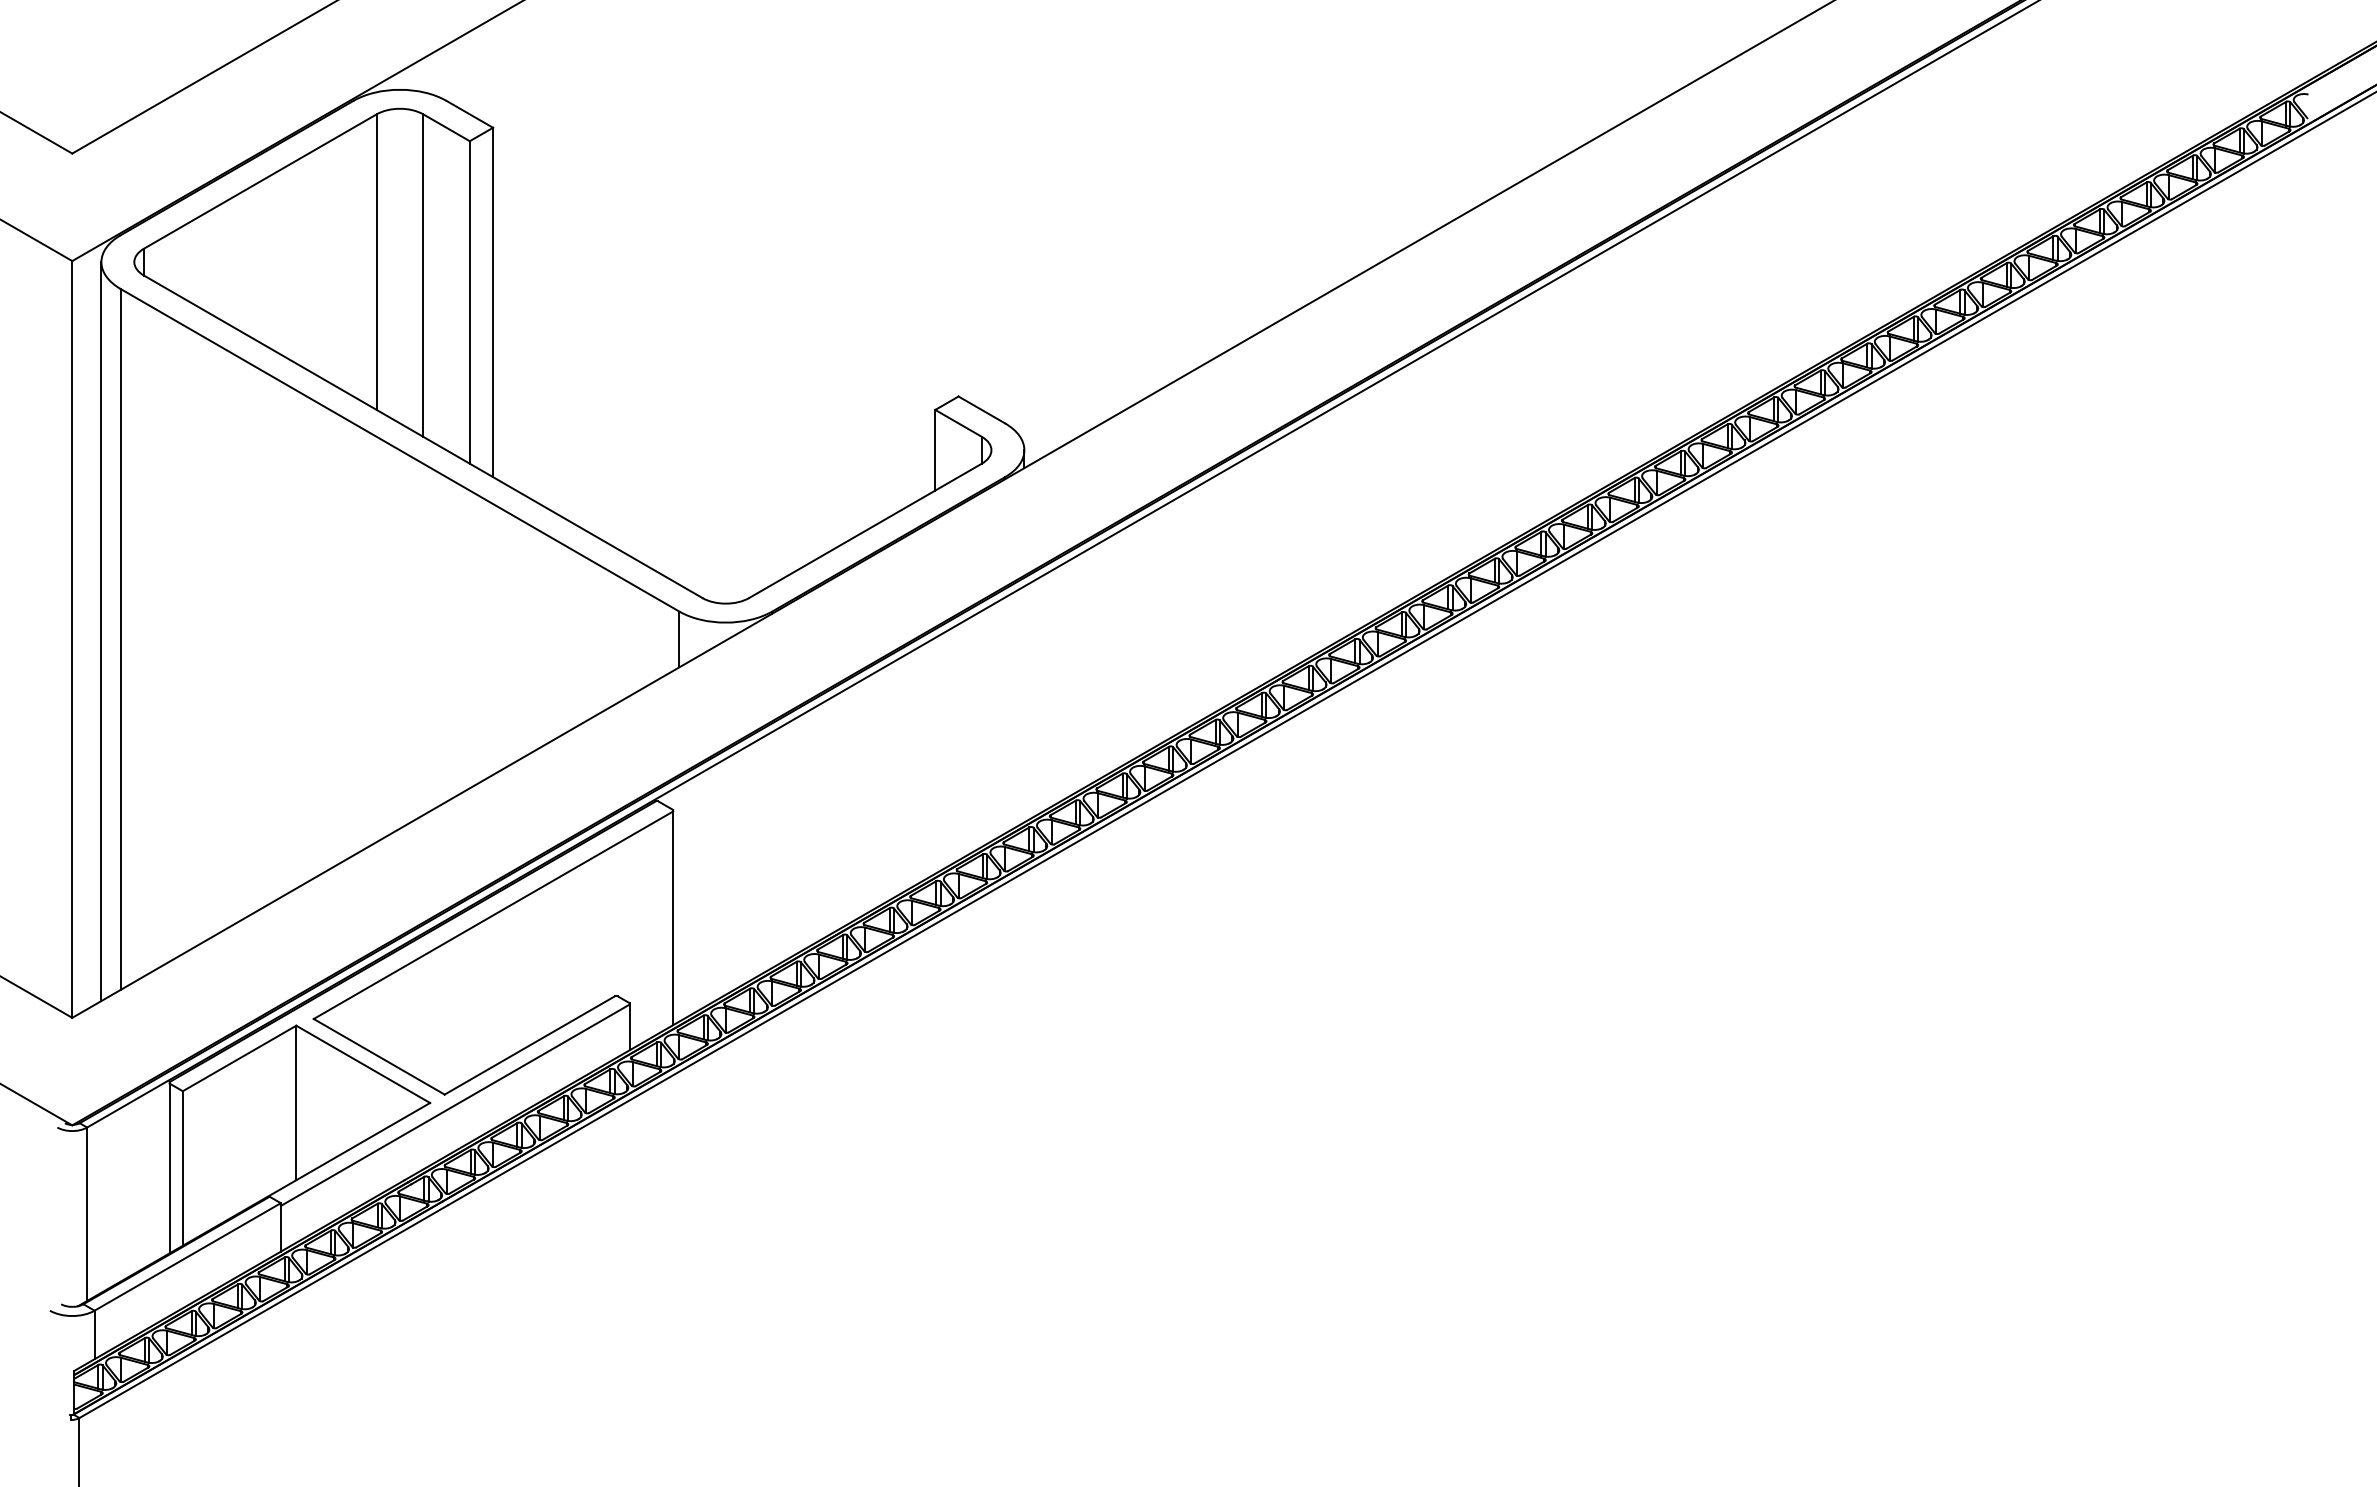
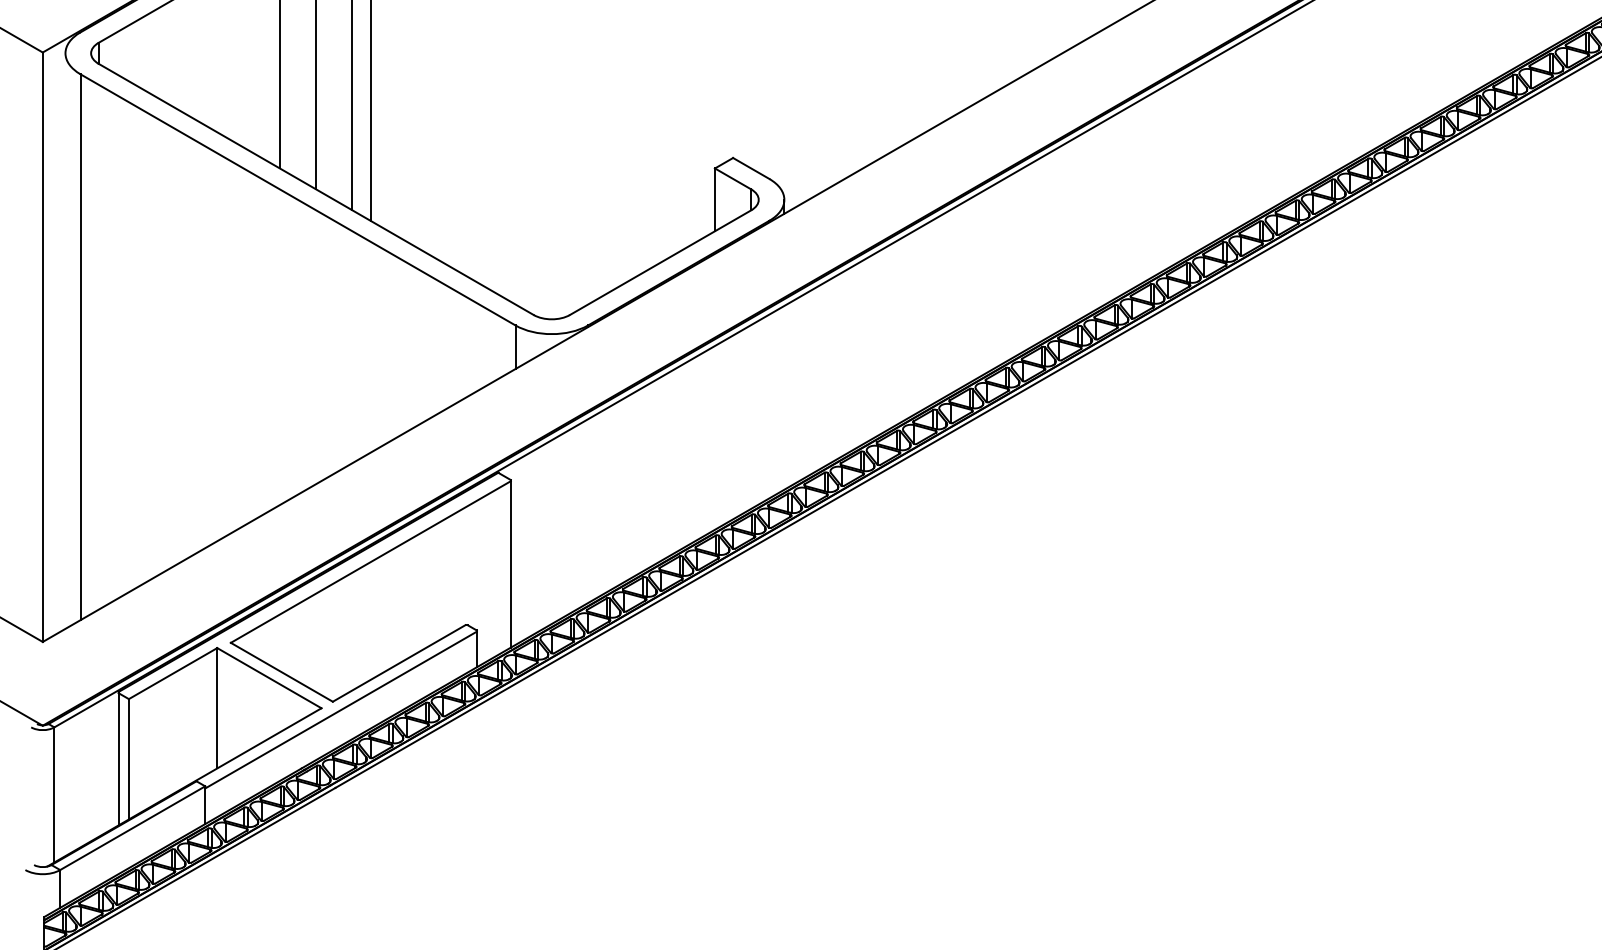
line: (101, 631) -> (65, 341), removed

